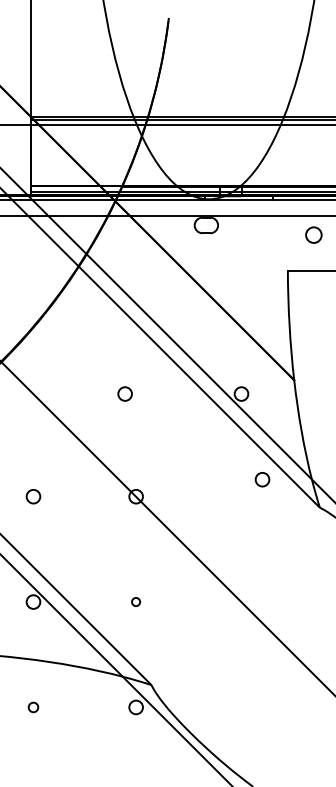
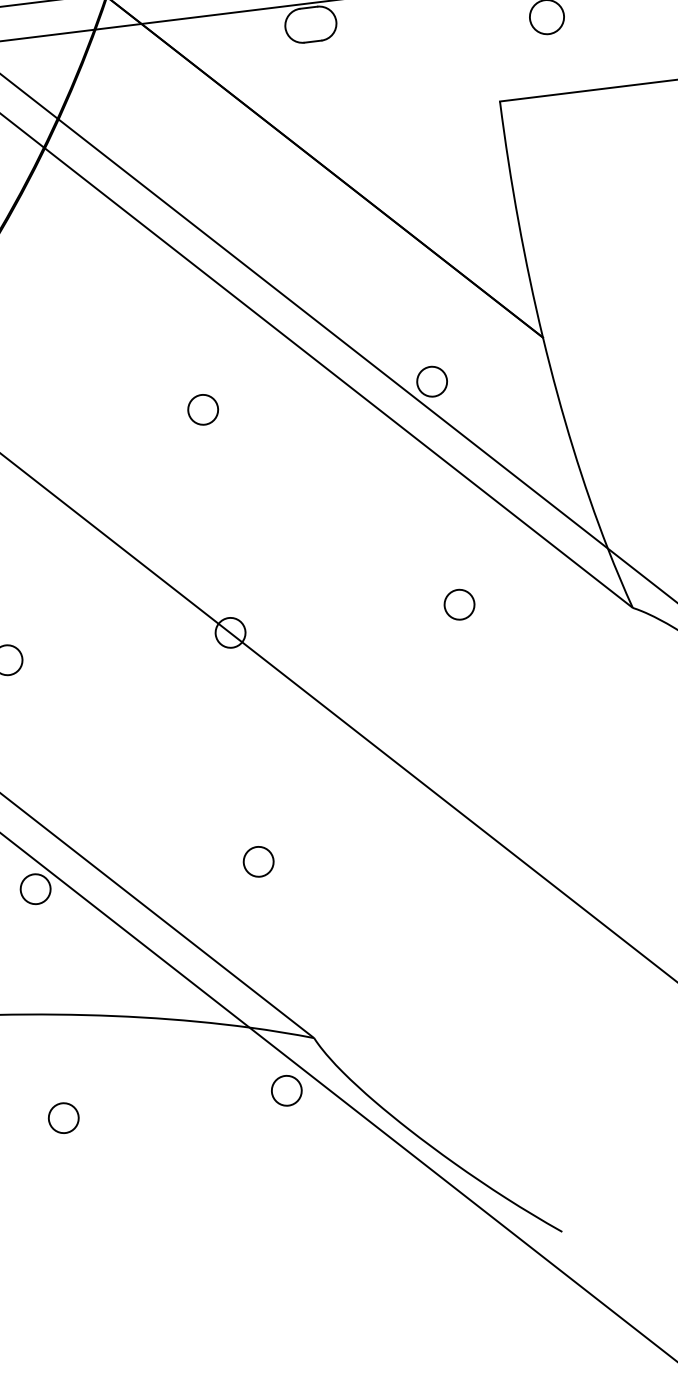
circle: (124, 393) -> (201, 408), moved
circle: (262, 479) -> (459, 604), moved
circle: (135, 601) -> (257, 860), size x1.67
circle: (33, 707) -> (63, 1118), size x1.43

